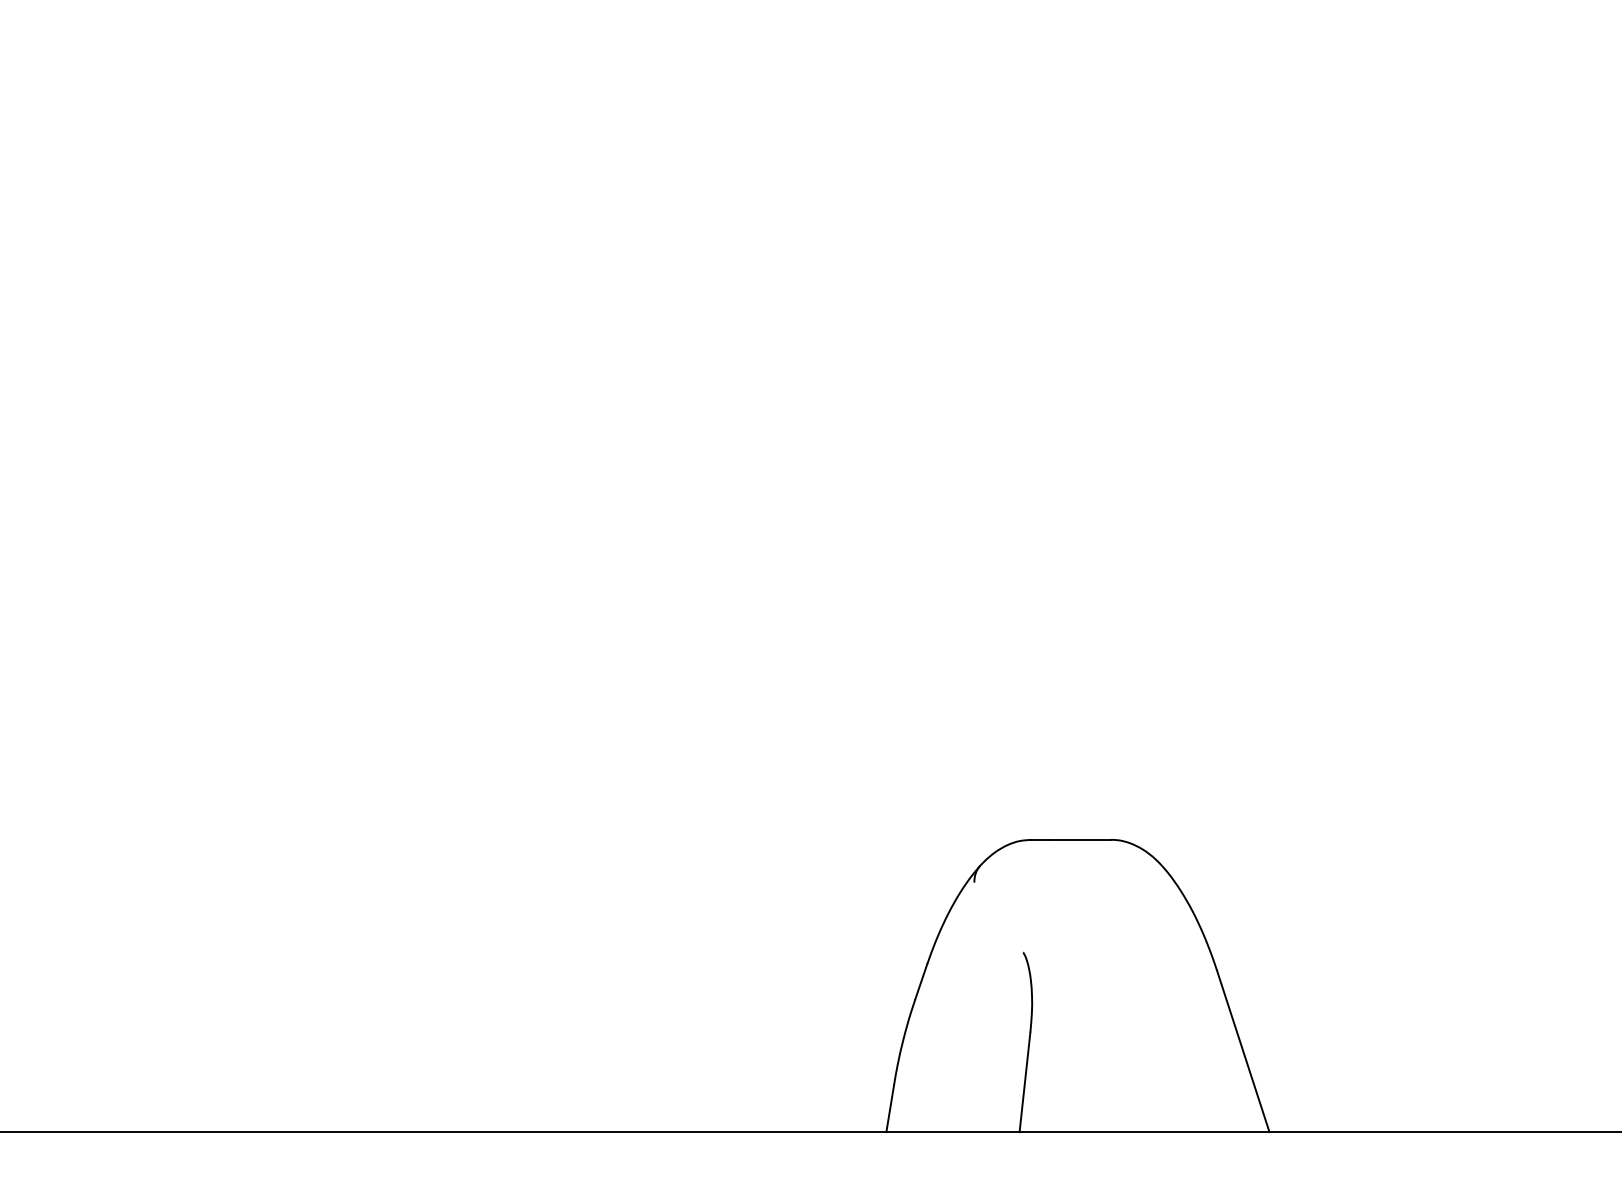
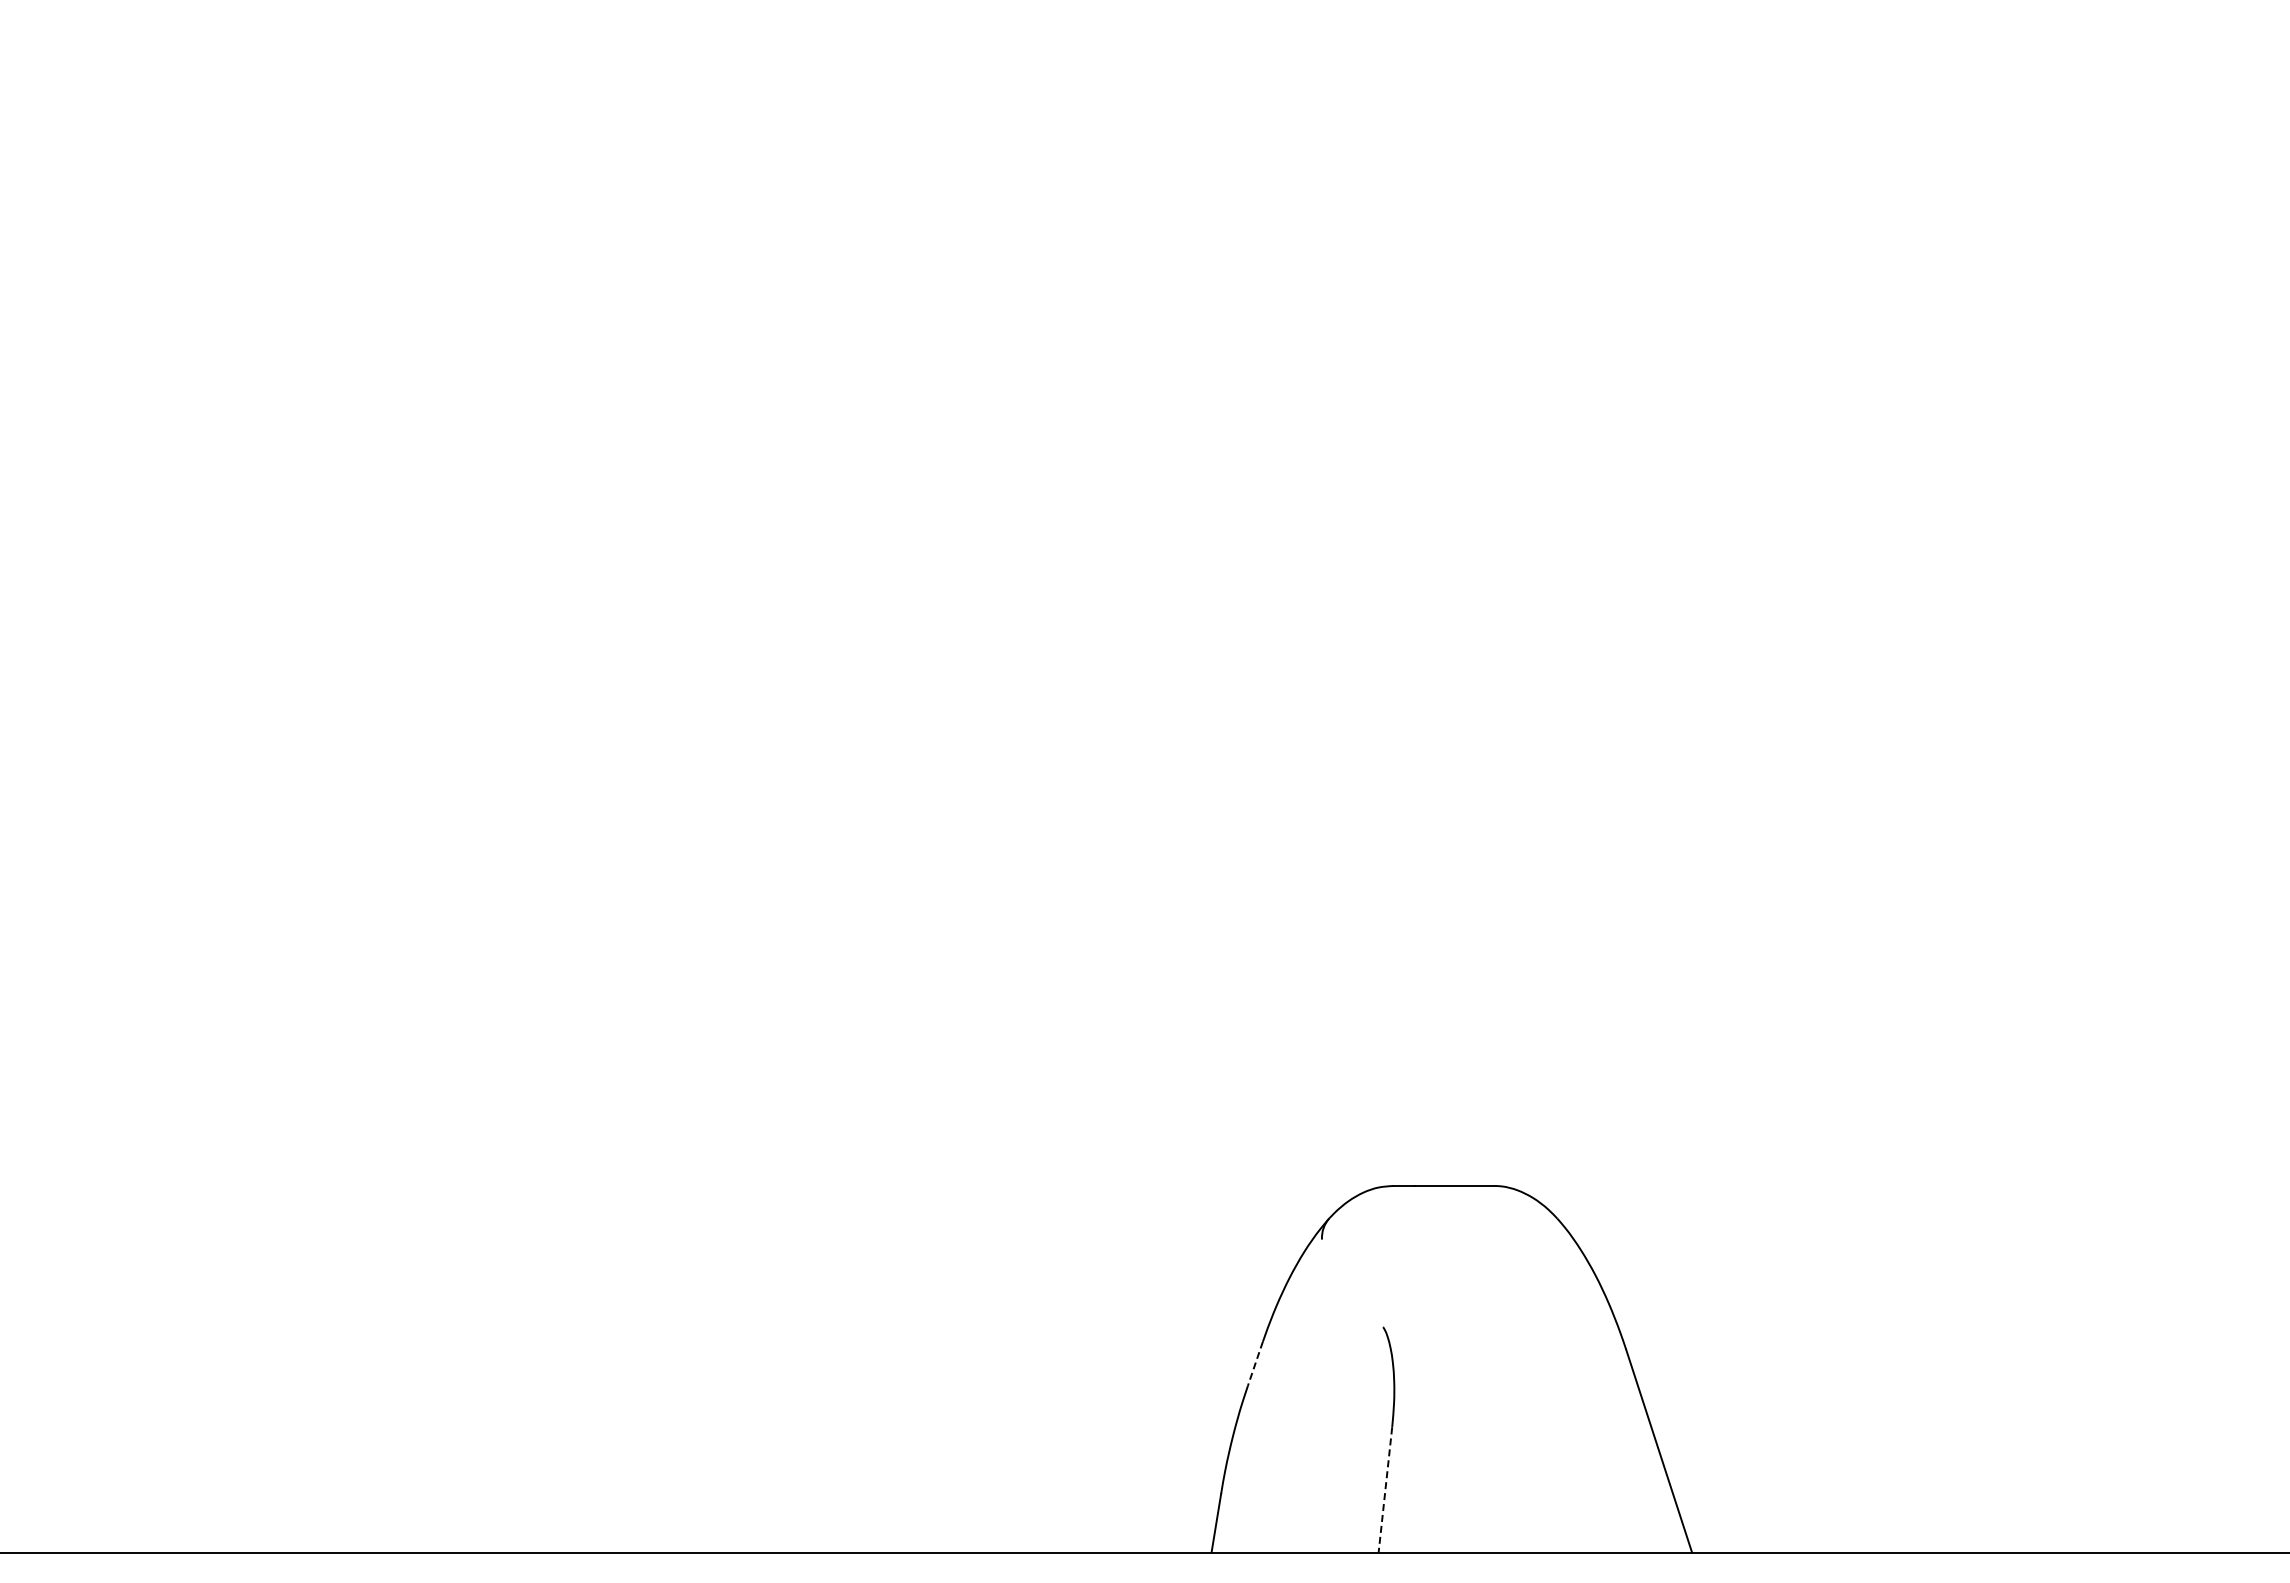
line: (921, 982) -> (1255, 1364), solid -> dashed
line: (1025, 1082) -> (1385, 1490), solid -> dashed

